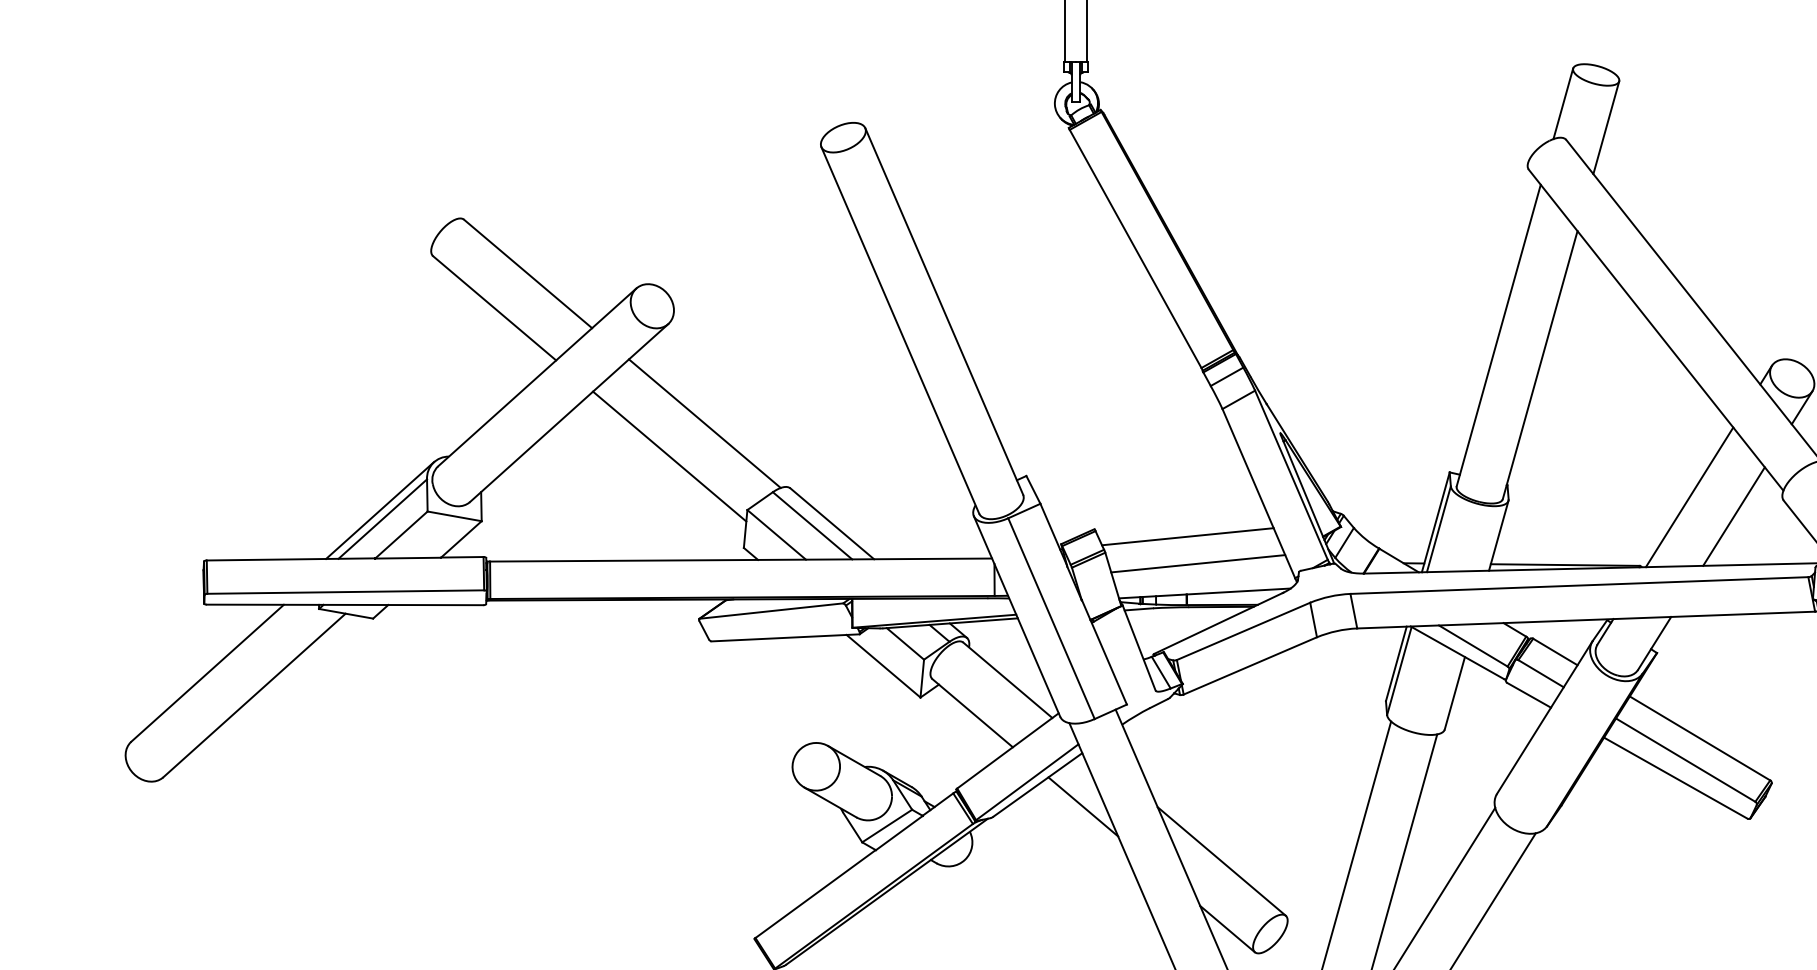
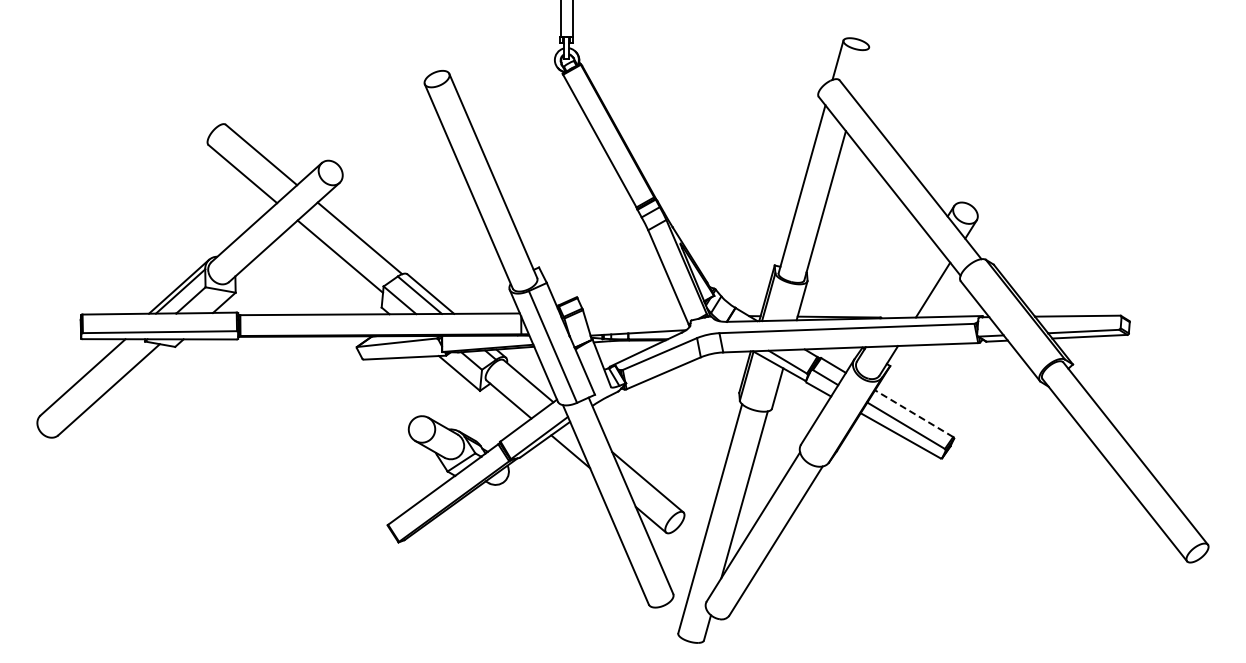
line: (1605, 127) -> (861, 73), removed
line: (1689, 497) -> (908, 279), removed
line: (1187, 537) -> (628, 301), removed
line: (1197, 563) -> (634, 316), removed
line: (1700, 738) -> (914, 413), solid -> dashed

